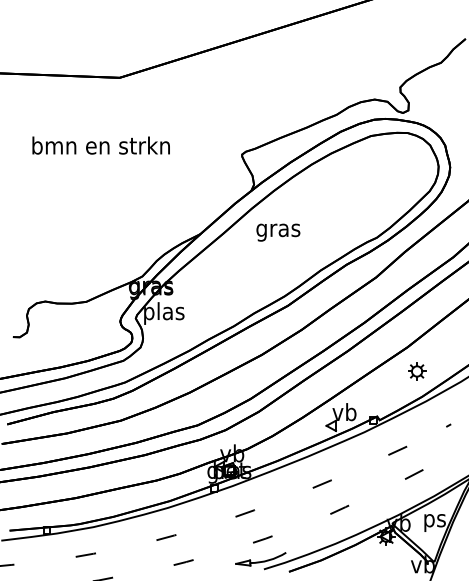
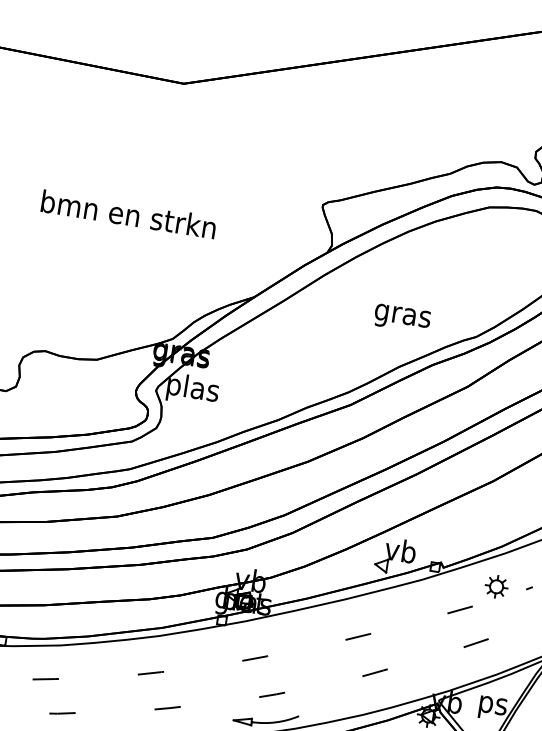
text: (100, 145) -> (128, 214), moved
text: (278, 232) -> (402, 318), moved
part: (417, 371) -> (497, 586), moved

